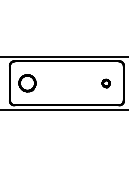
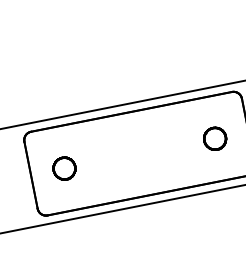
part: (27, 83) -> (64, 168), size x0.71
part: (105, 83) -> (213, 139), size x1.67

